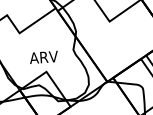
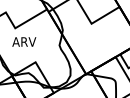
text: (44, 56) -> (24, 41), moved

